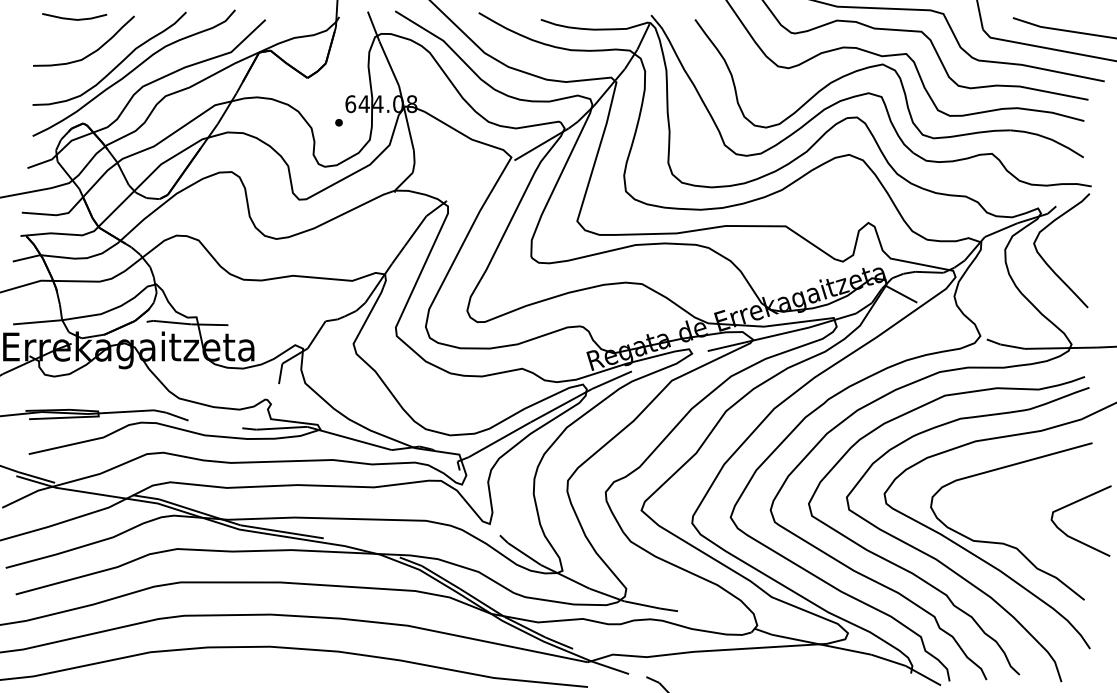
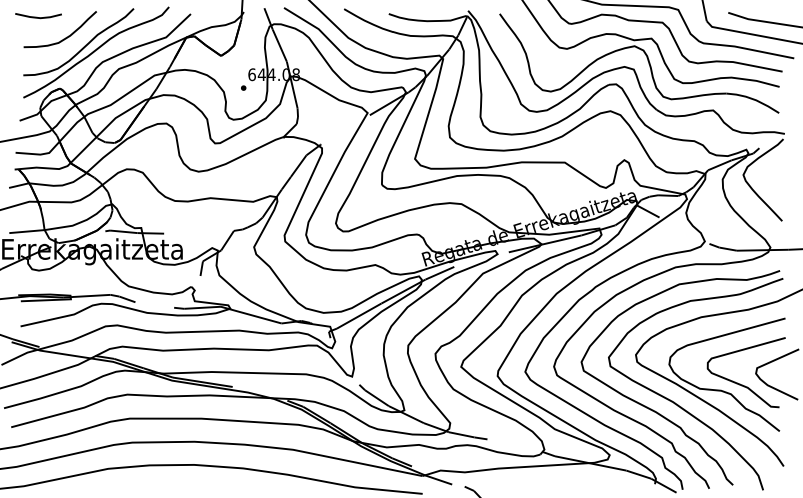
line: (74, 18) -> (38, 17), moved
curve: (1029, 533) -> (740, 383), added

